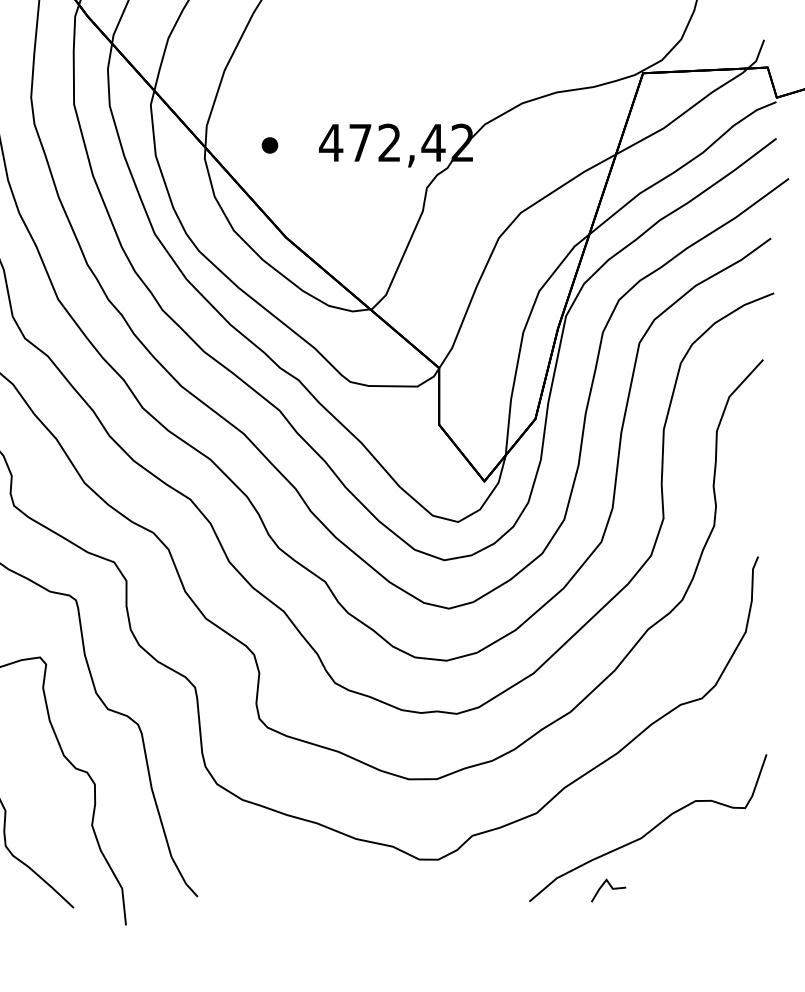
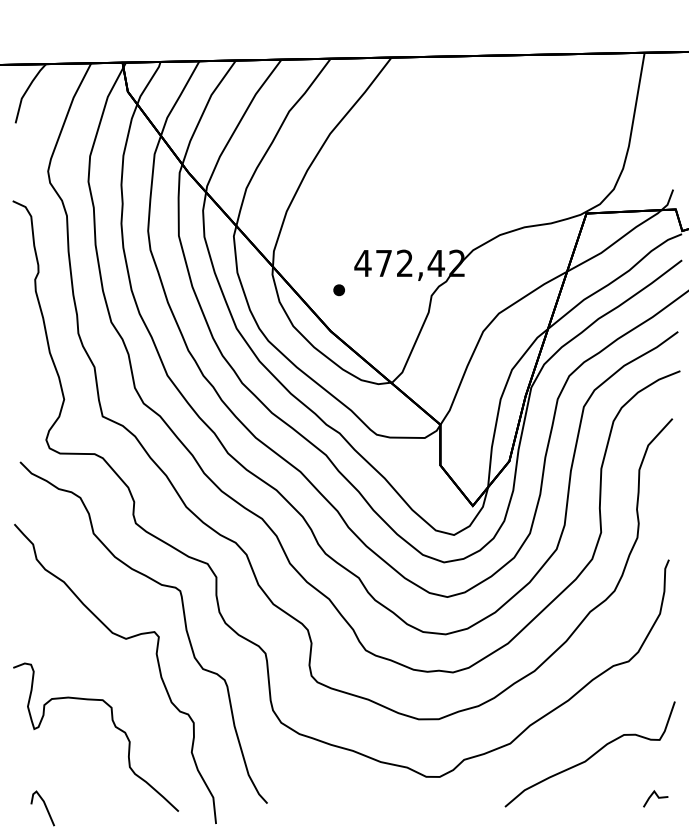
part: (268, 145) -> (338, 290), moved
line: (609, 887) -> (656, 796), moved

